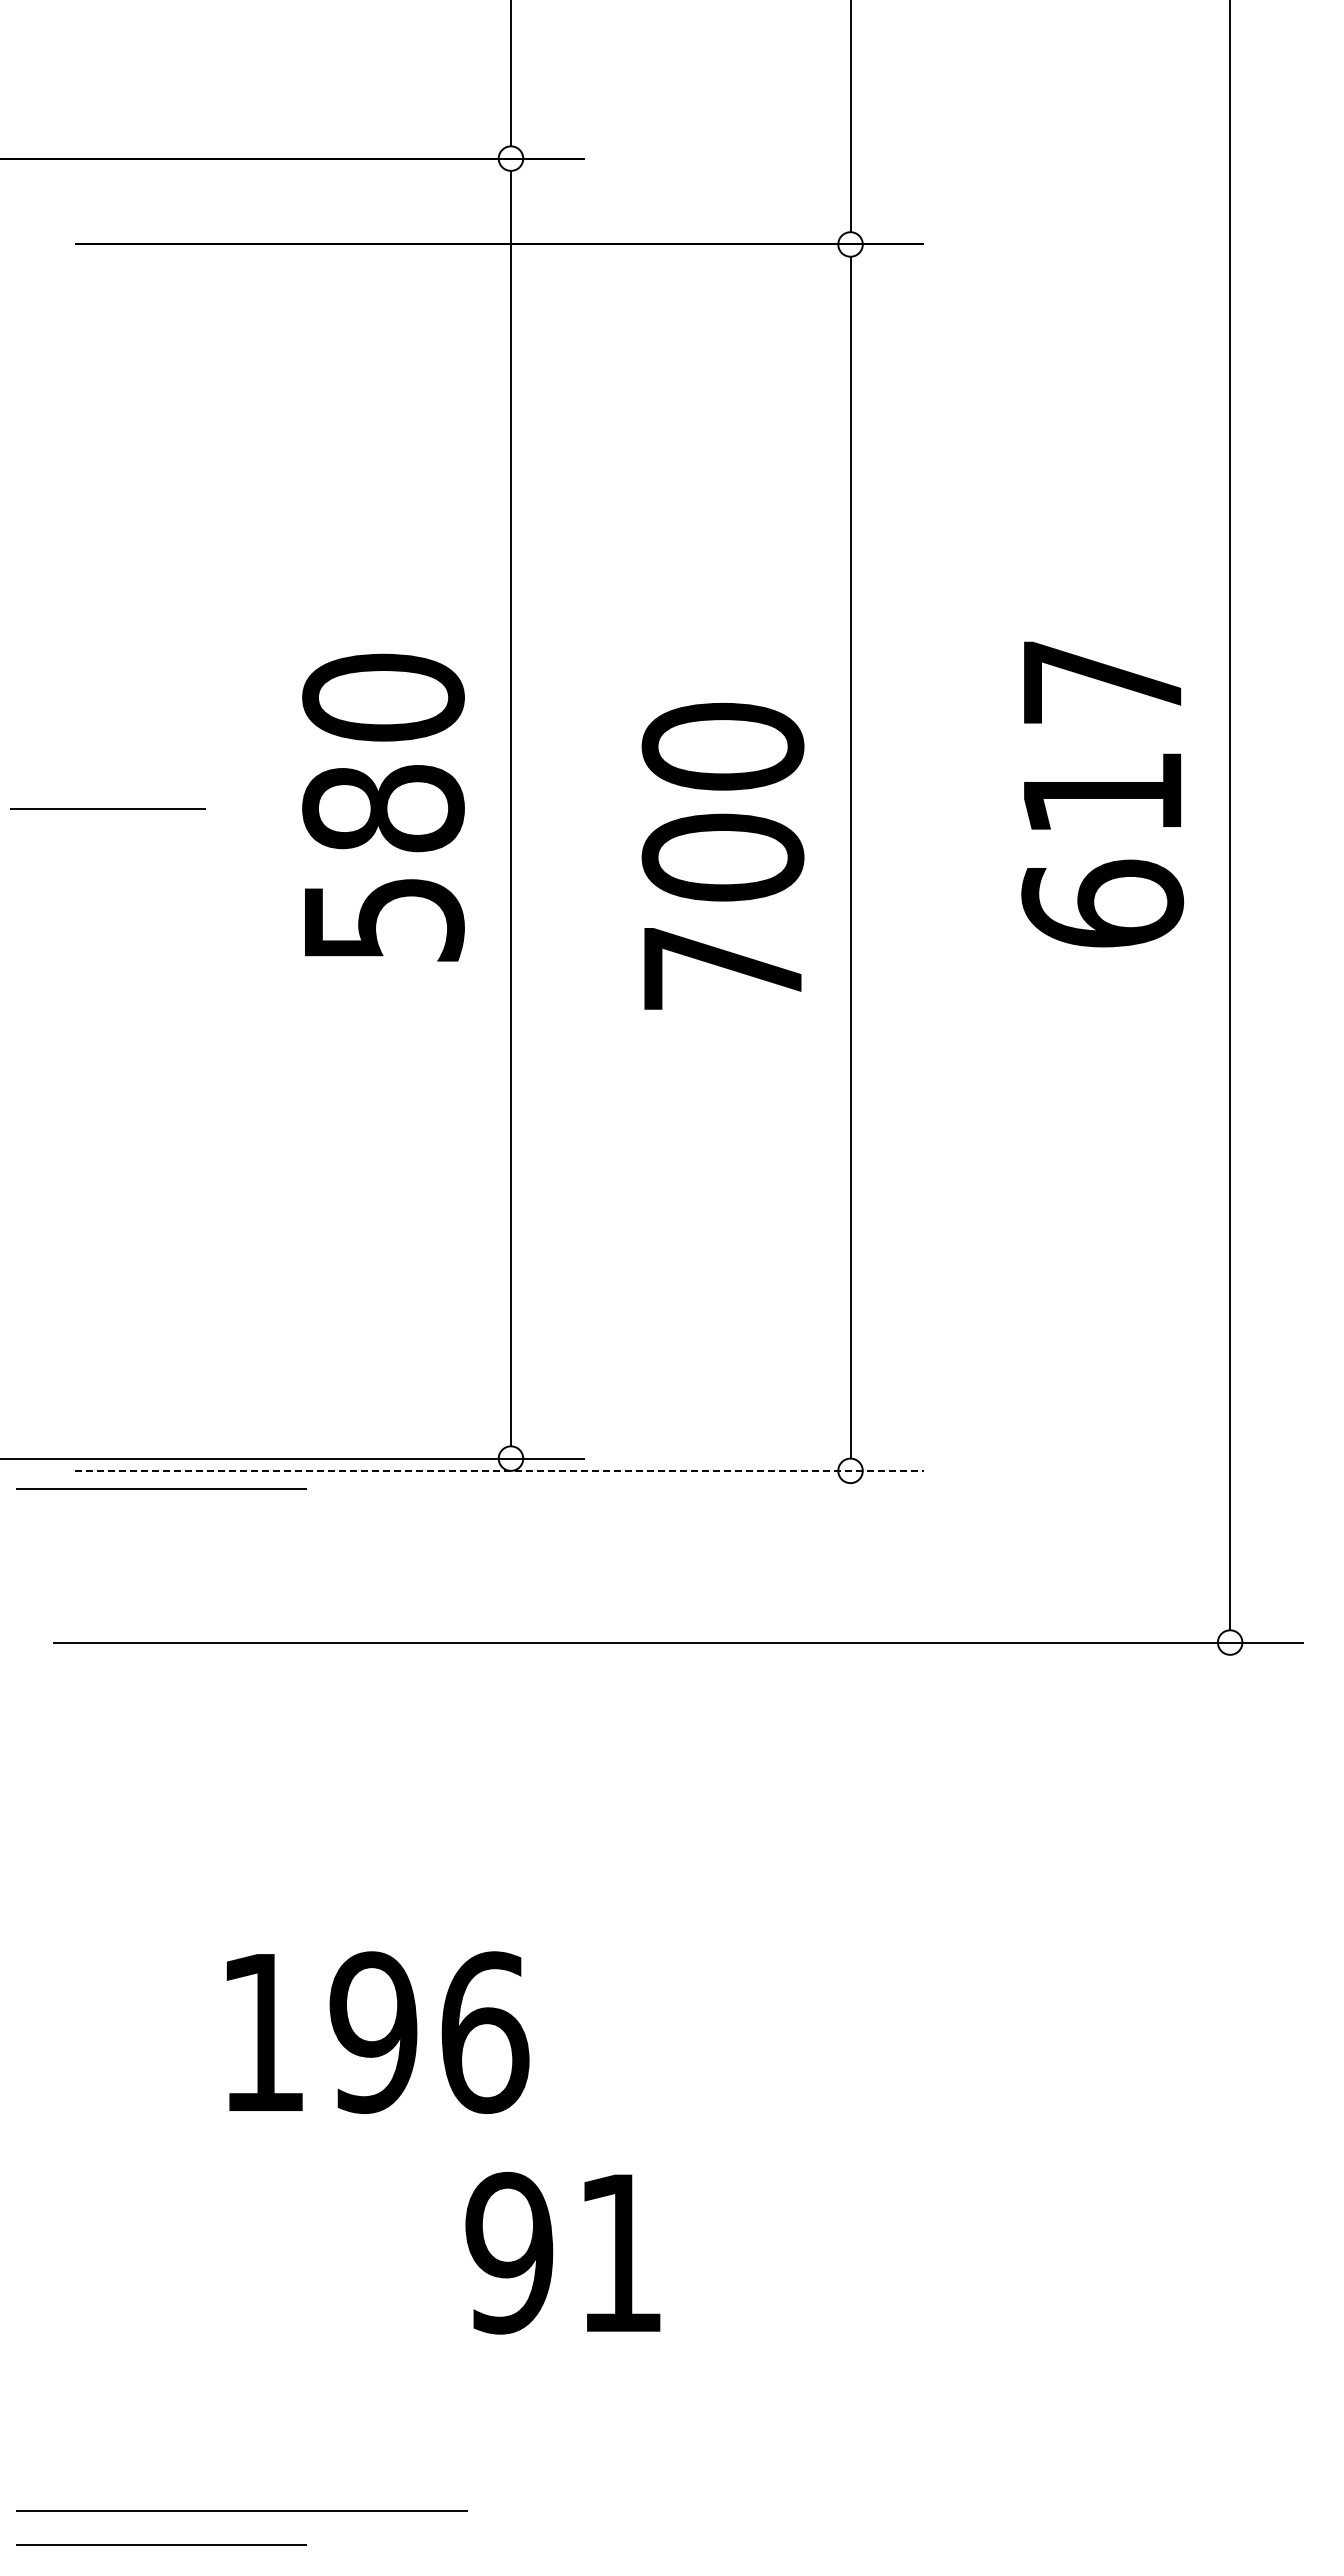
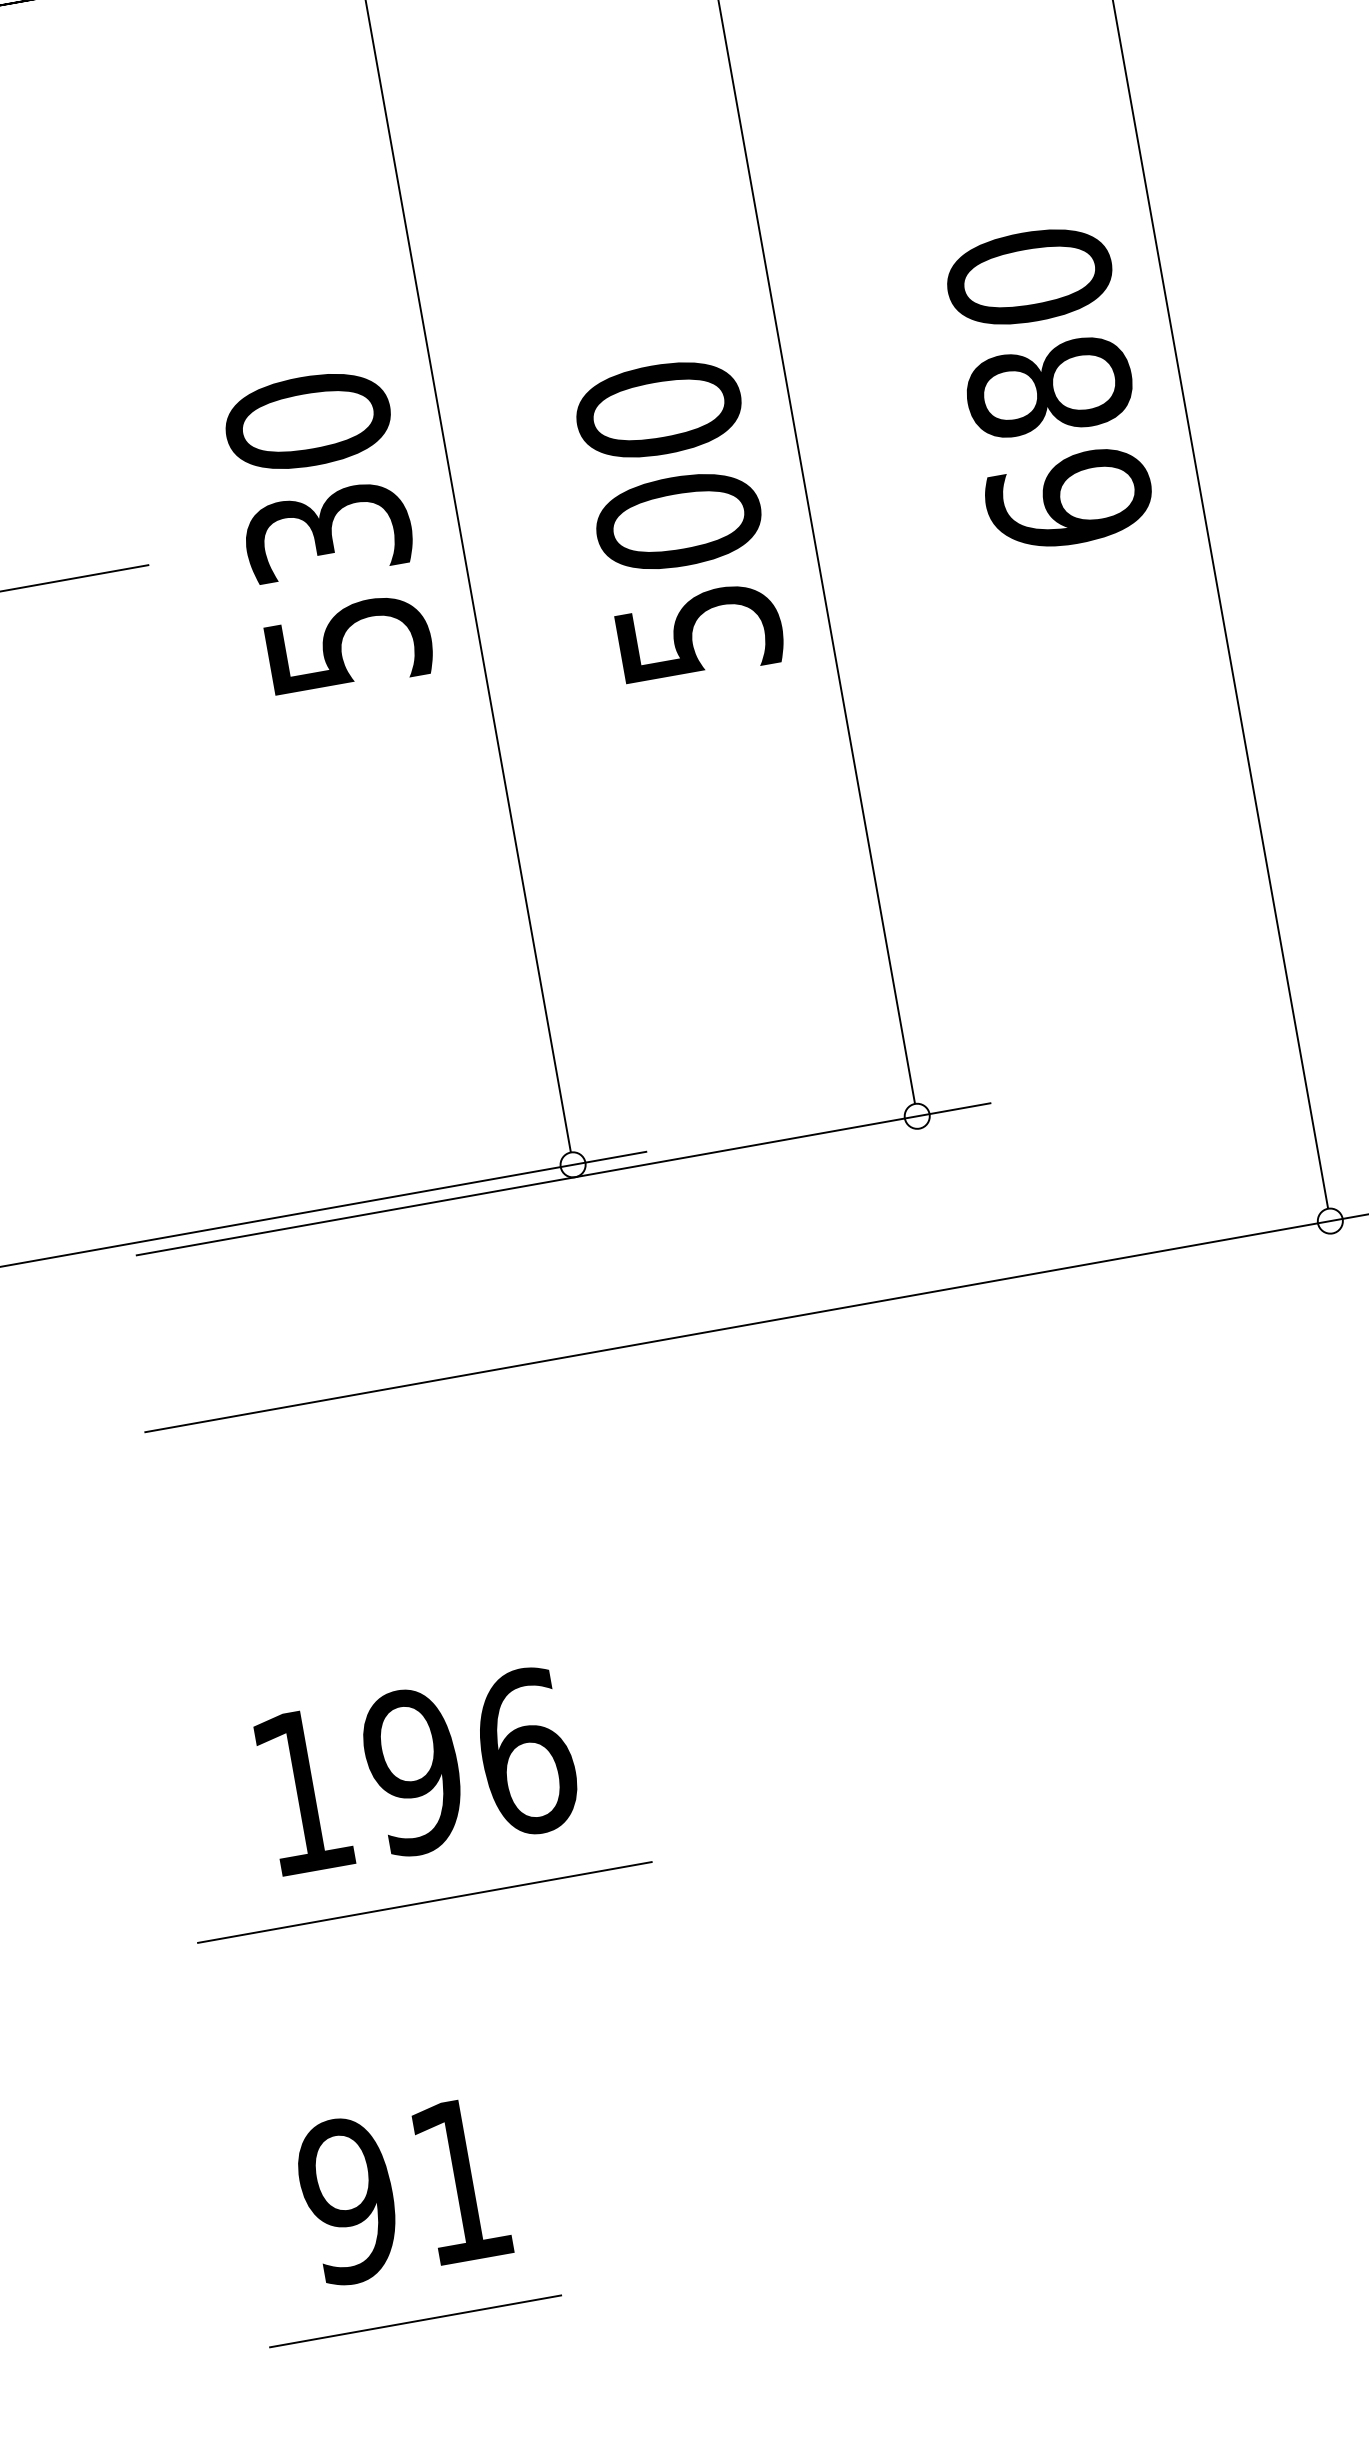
text: (1102, 737) -> (1039, 332), 617 -> 680
text: (383, 808) -> (328, 533), 580 -> 530
text: (724, 969) -> (700, 633), 700 -> 500
line: (499, 1470) -> (563, 1178), dashed -> solid
line: (161, 1488) -> (226, 1257), removed
text: (378, 2032) -> (418, 1770), moved
text: (562, 2252) -> (402, 2190), moved
line: (241, 2510) -> (424, 1901), moved

